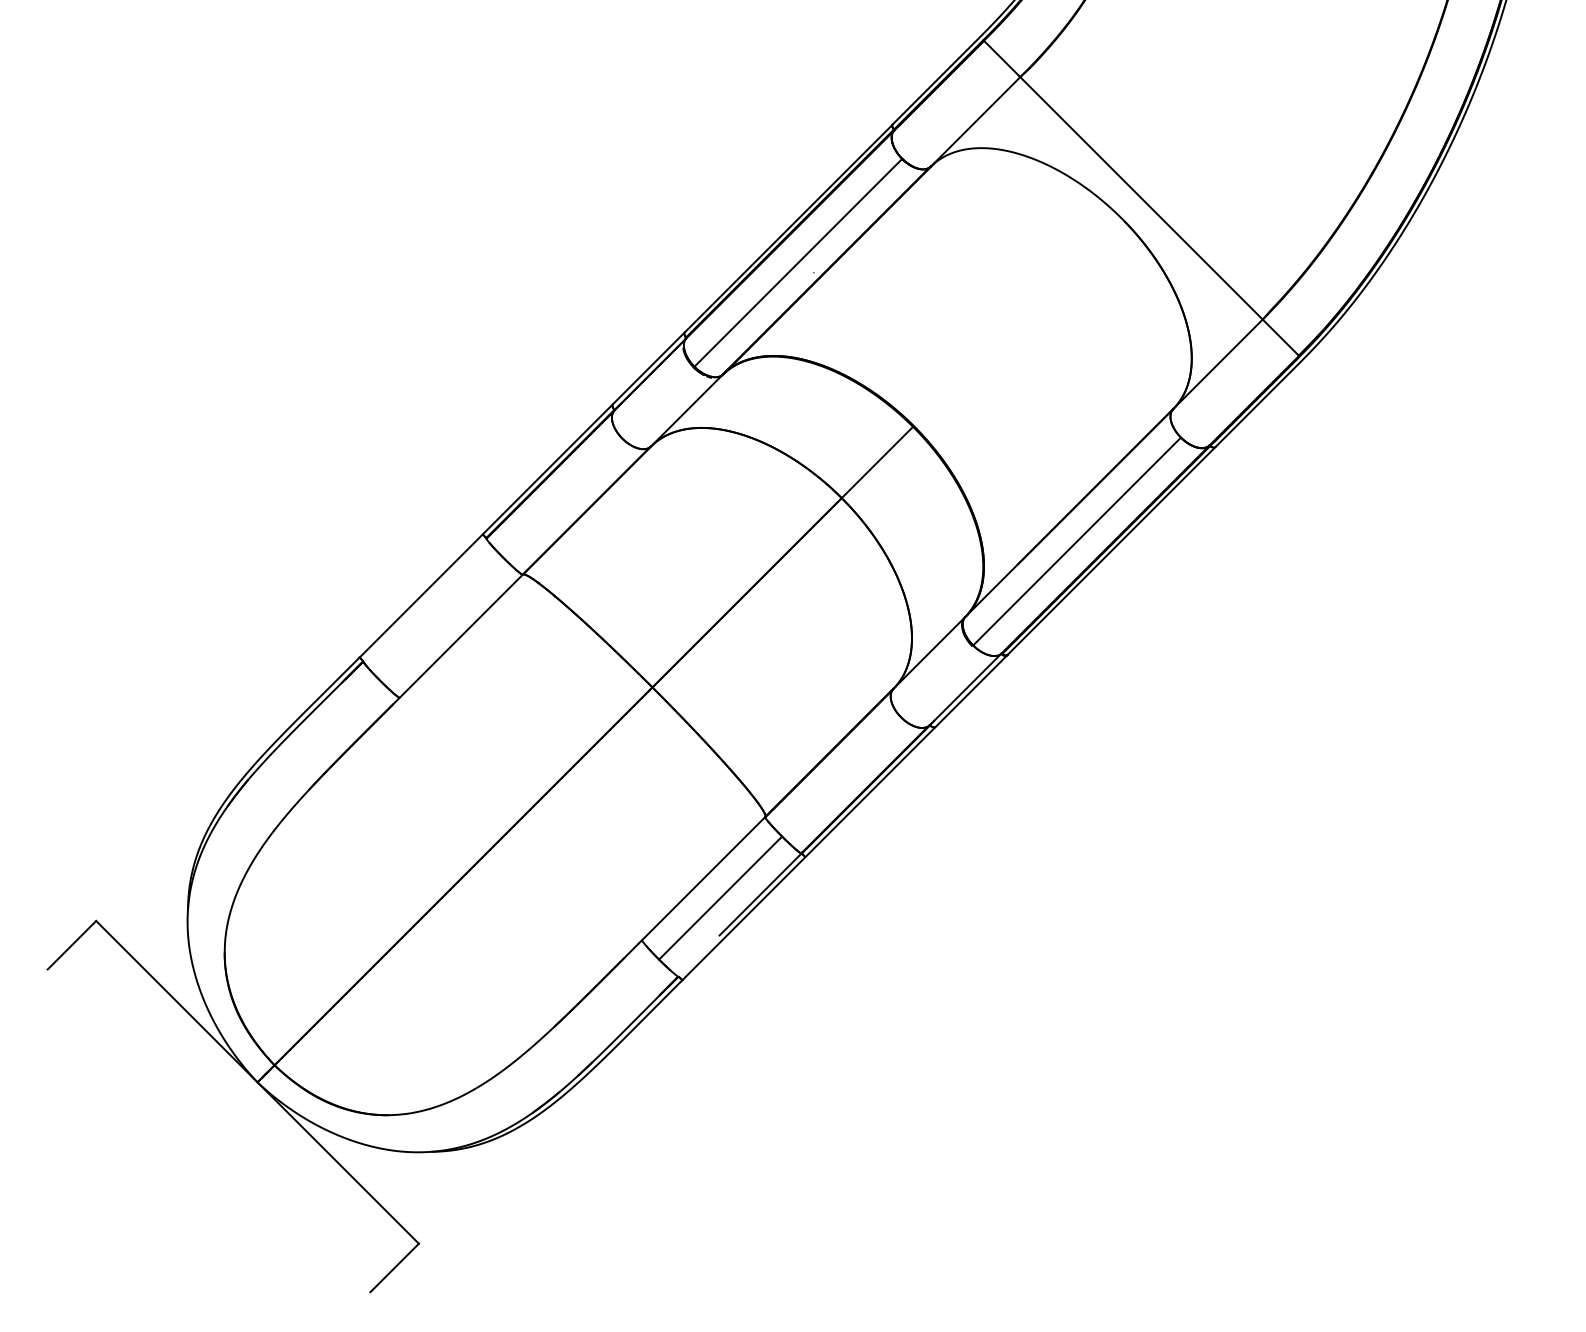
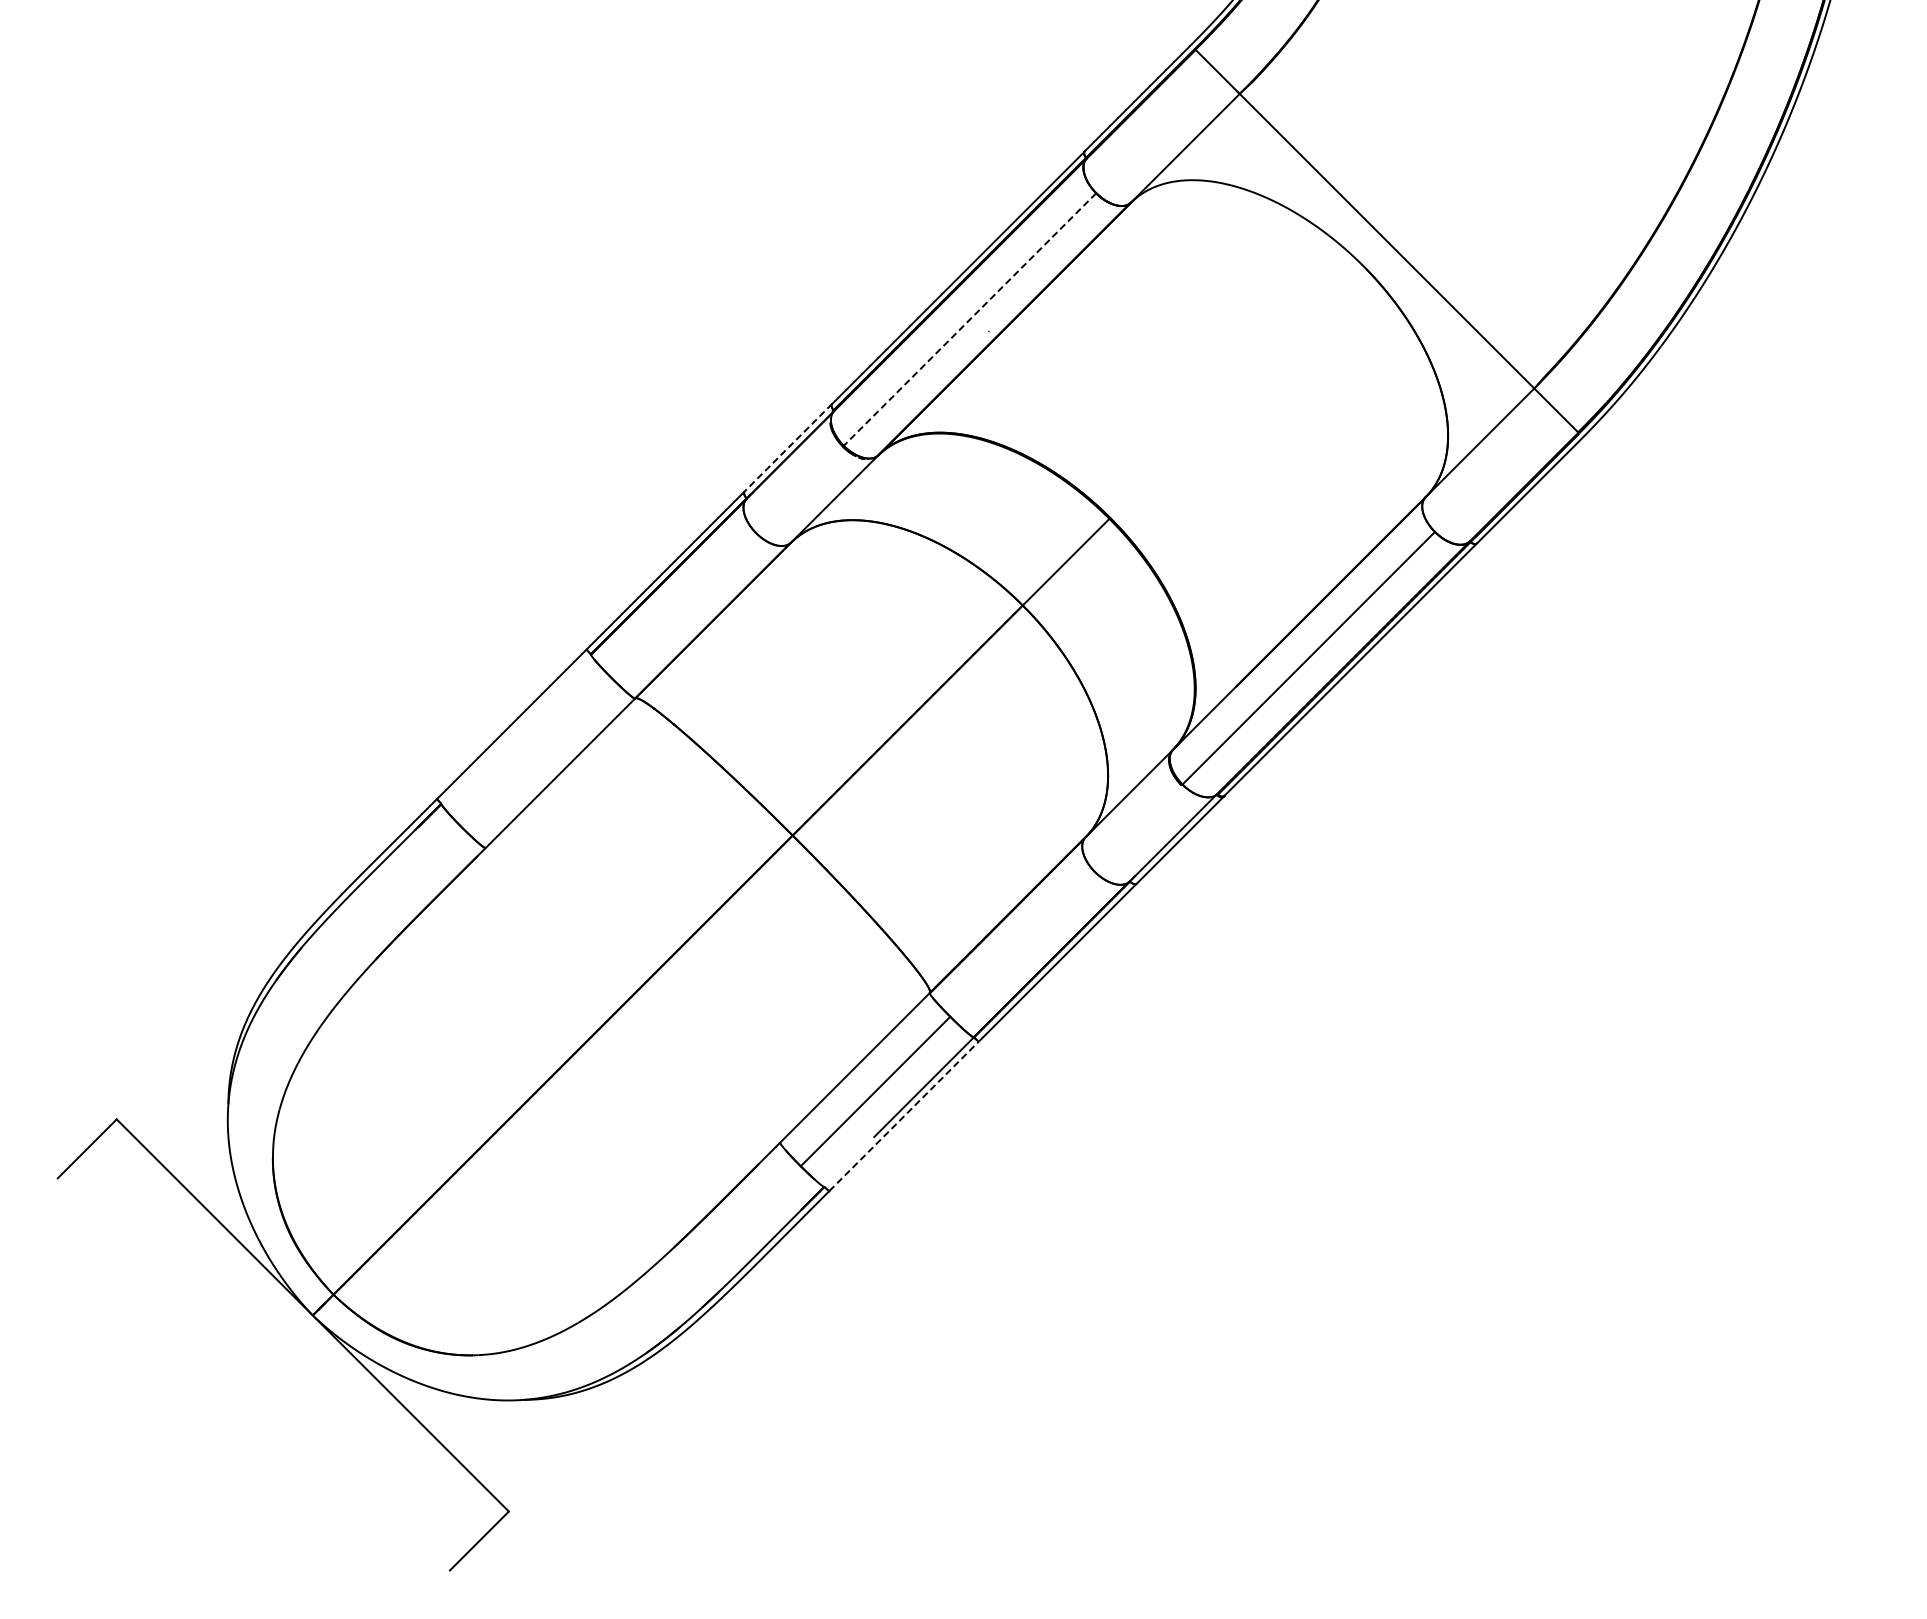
line: (797, 263) -> (969, 320), solid -> dashed
line: (648, 368) -> (788, 447), solid -> dashed
line: (744, 918) -> (904, 1116), solid -> dashed

